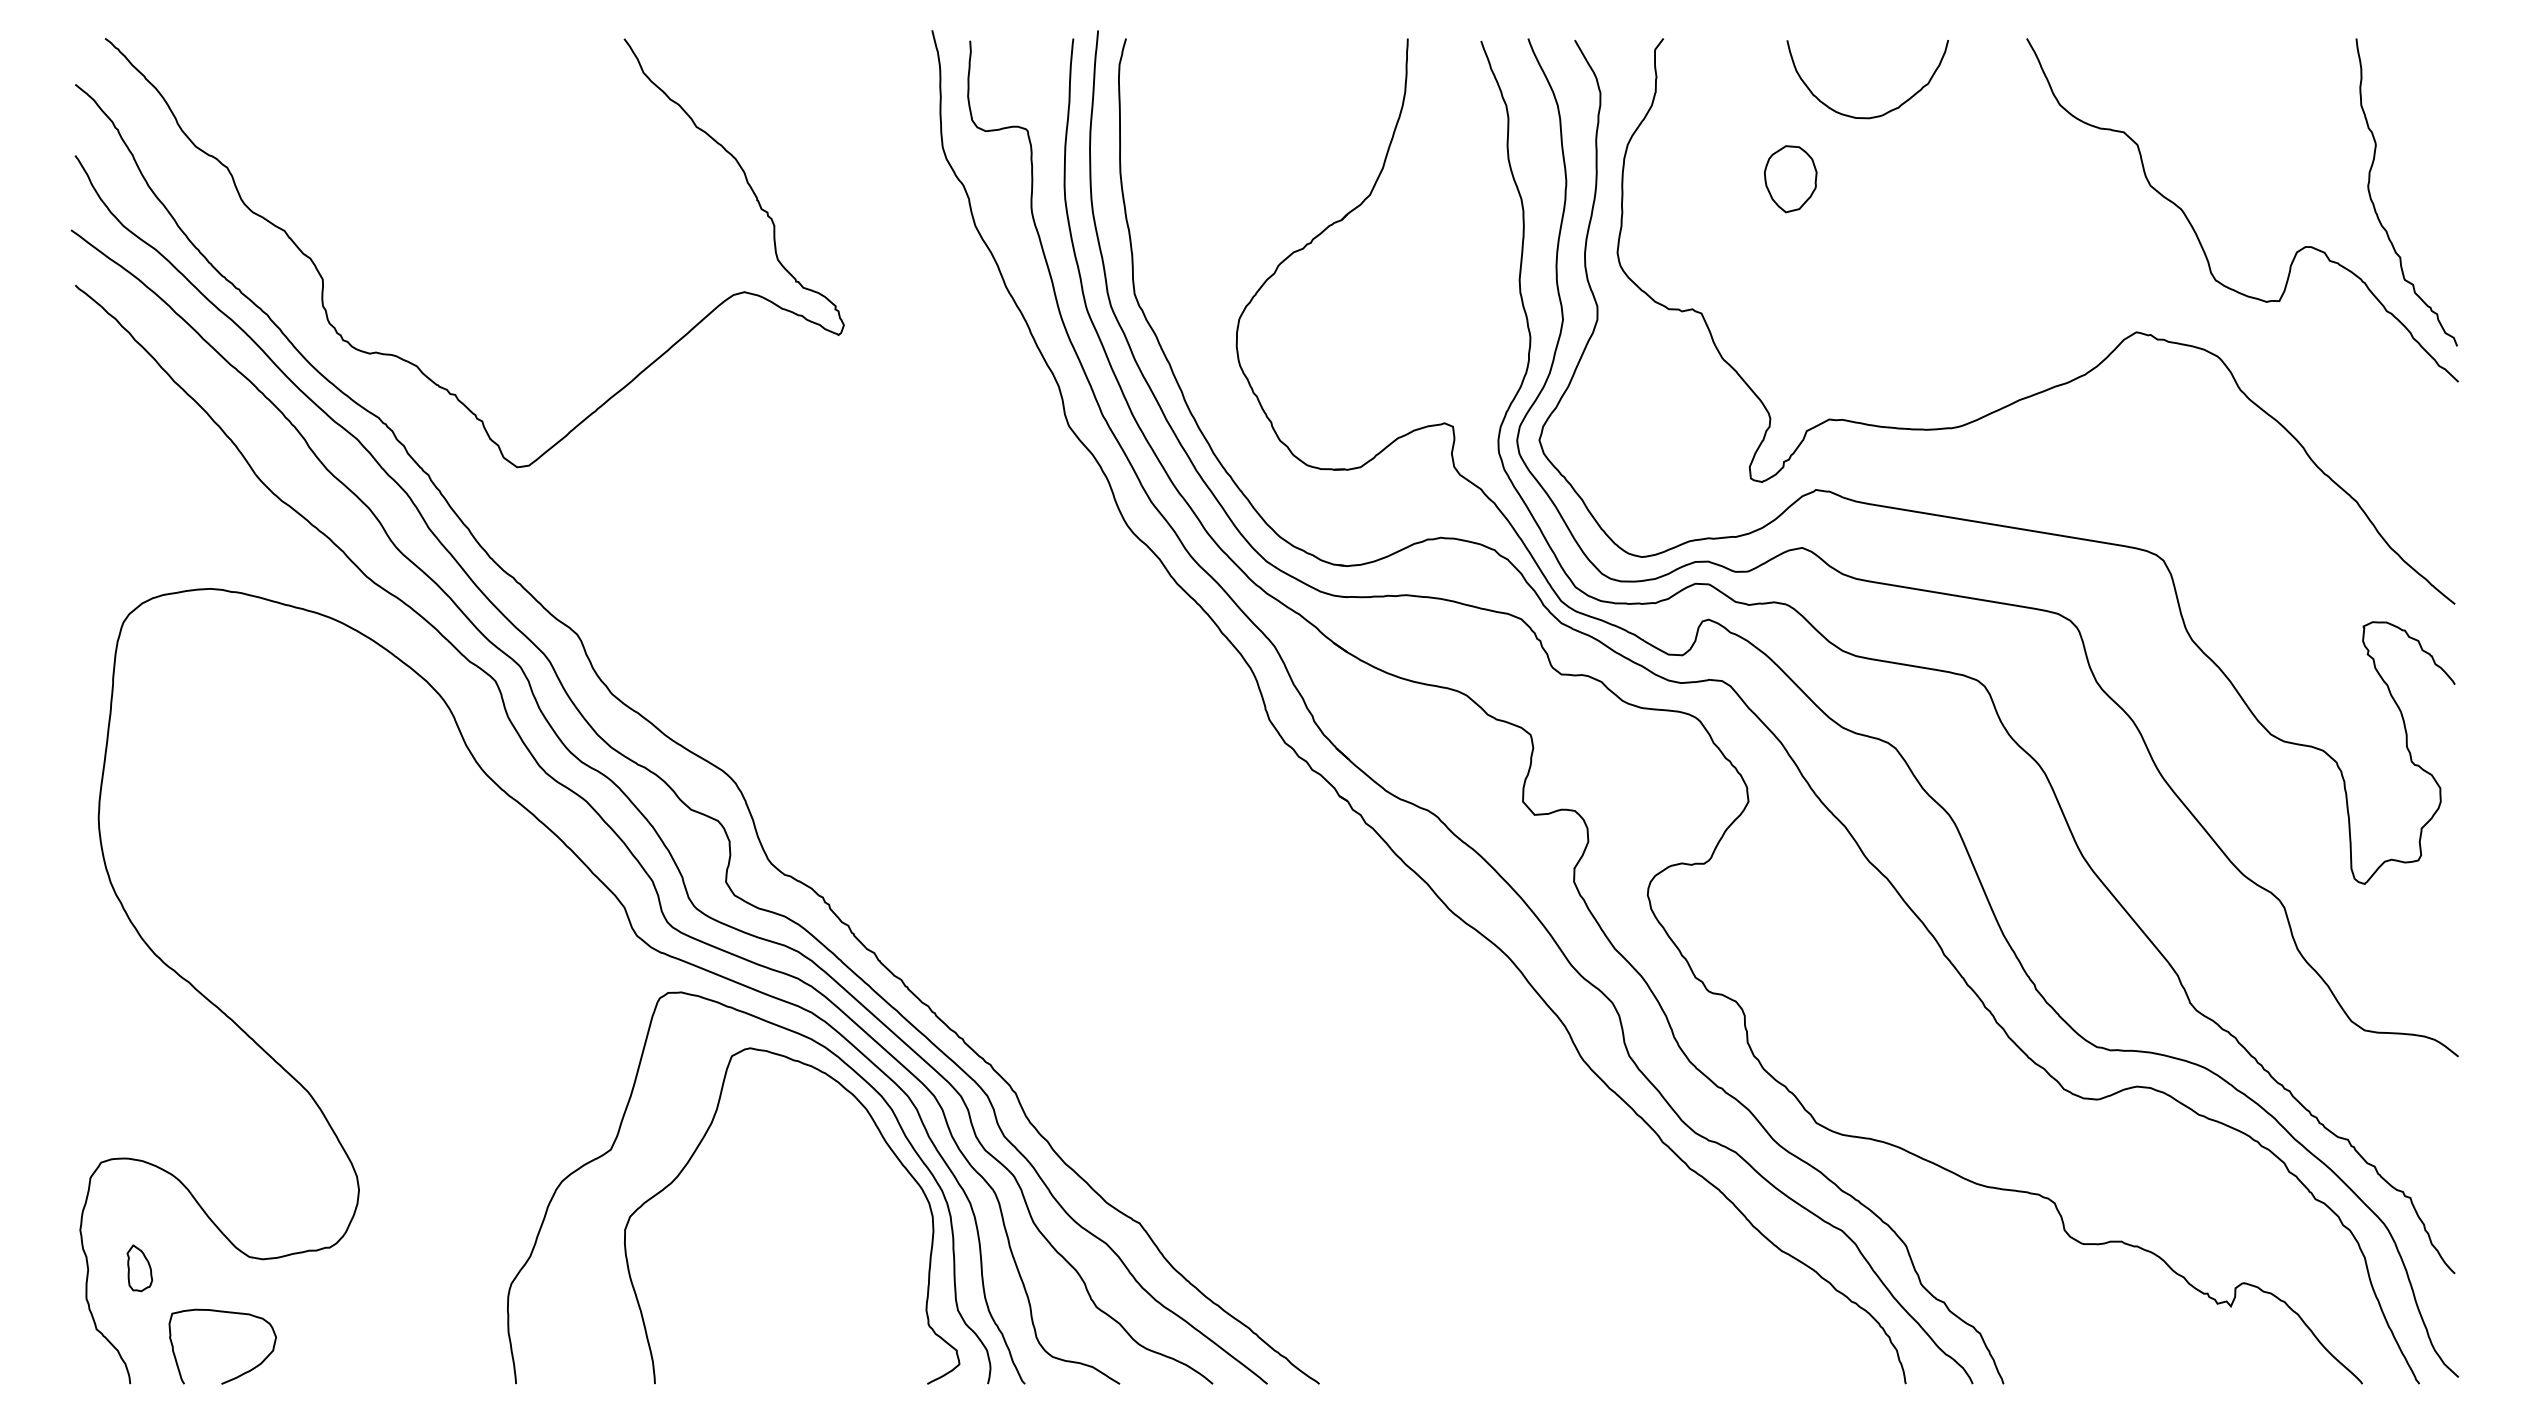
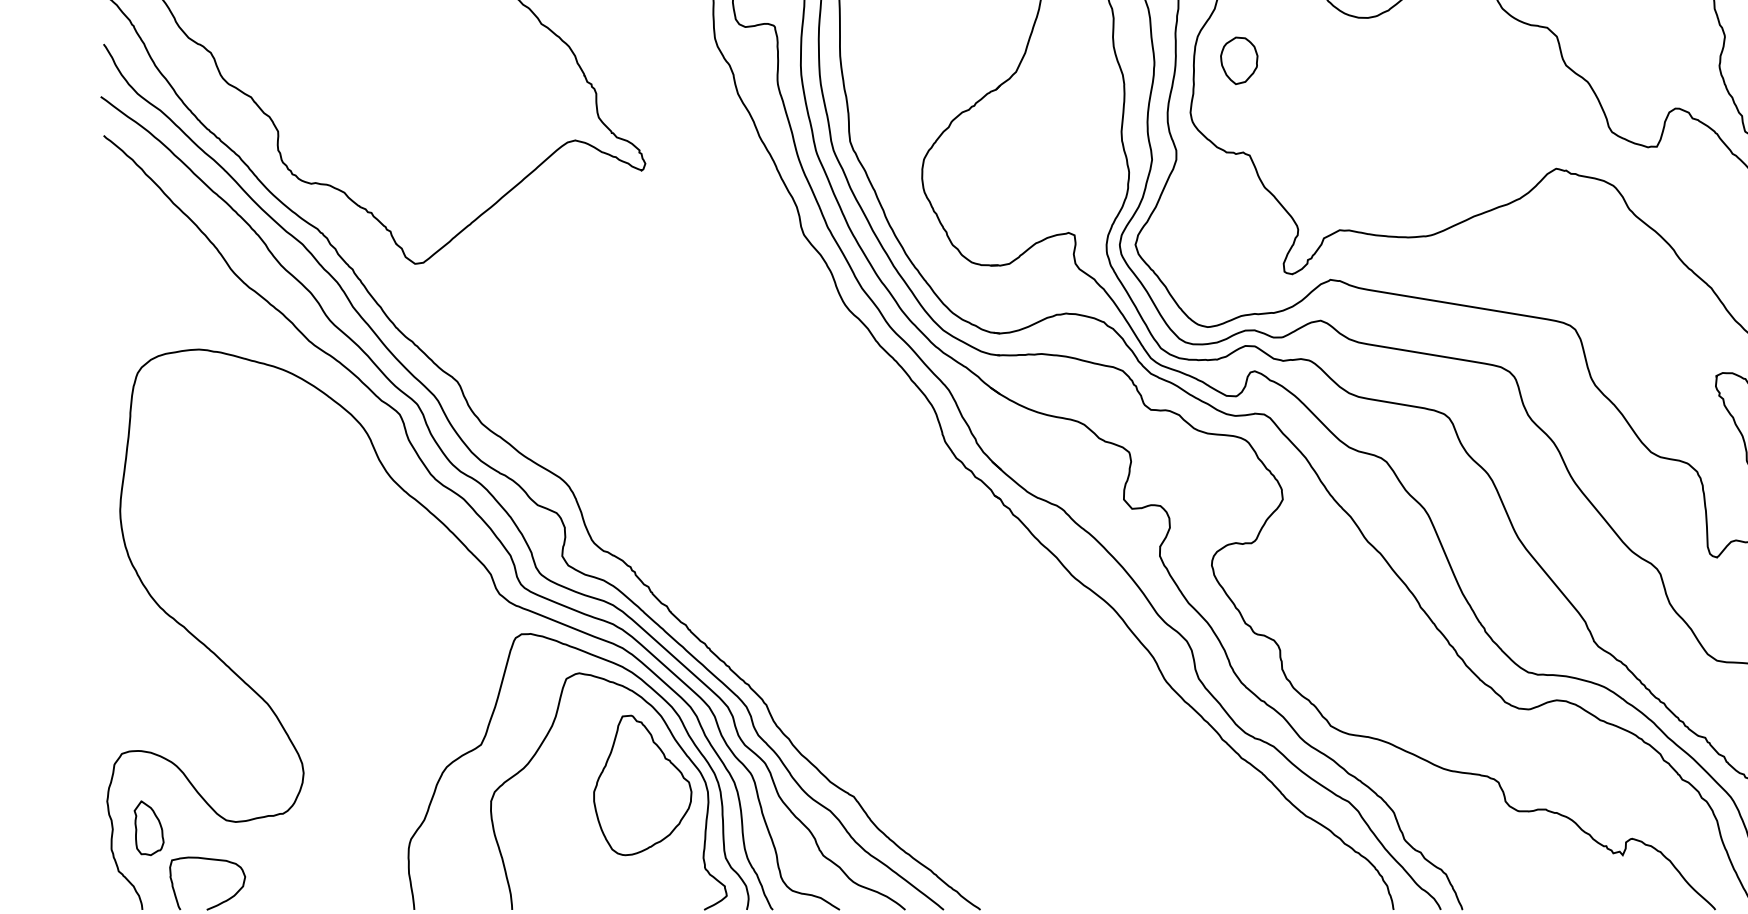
part: (1790, 179) -> (1239, 61), moved
part: (840, 1207) -> (642, 785), added
part: (139, 1268) -> (148, 828), size x1.67

